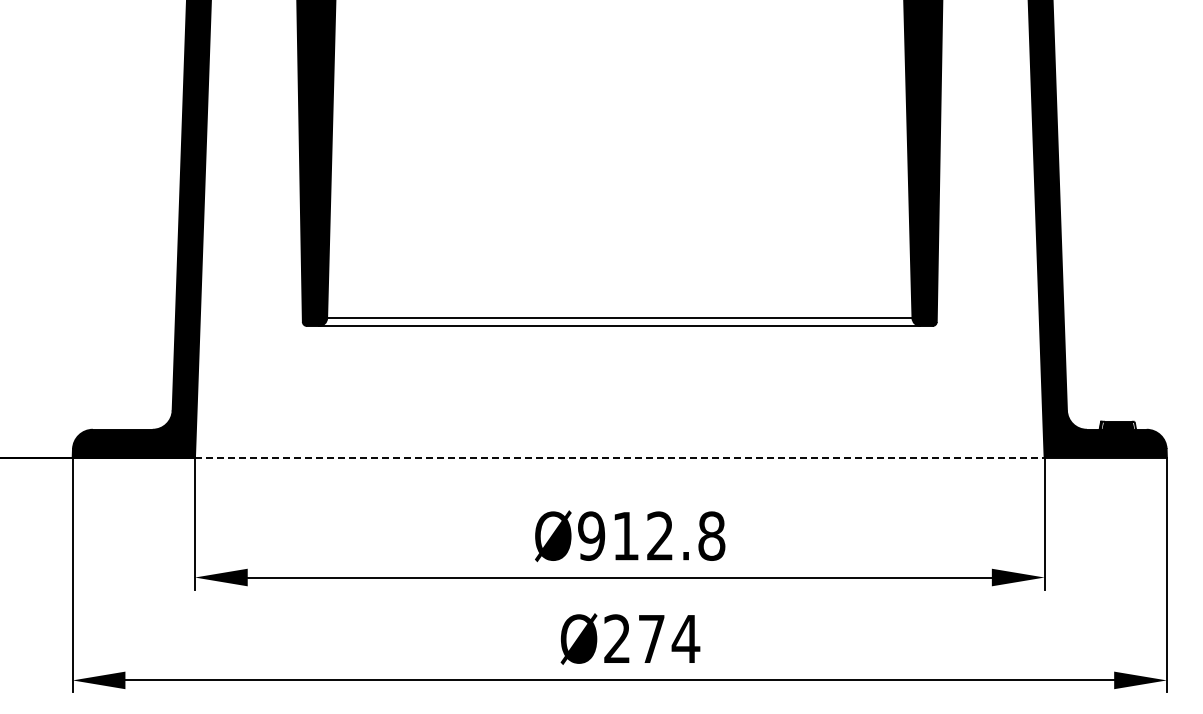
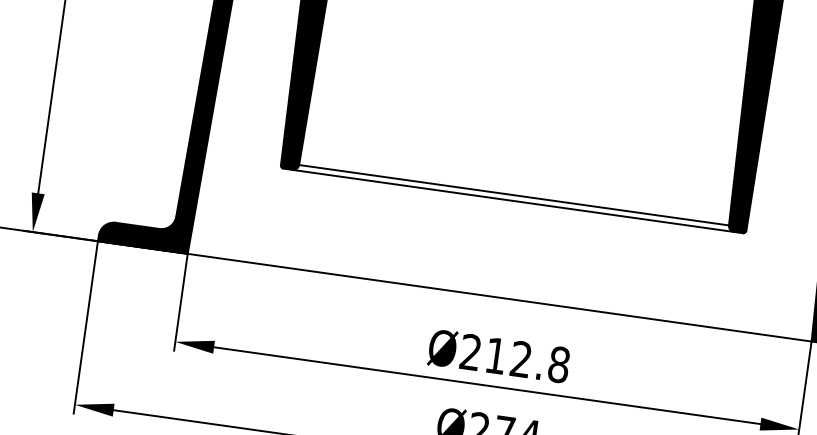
line: (619, 457) -> (499, 297), dashed -> solid
text: (591, 535) -> (470, 351), Ø912.8 -> Ø212.8

